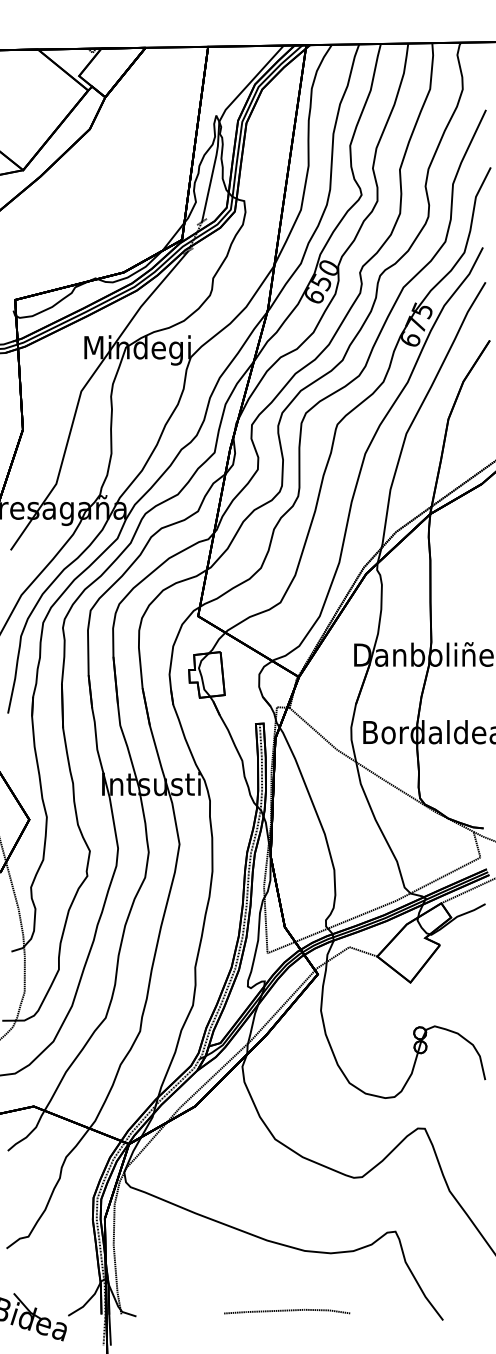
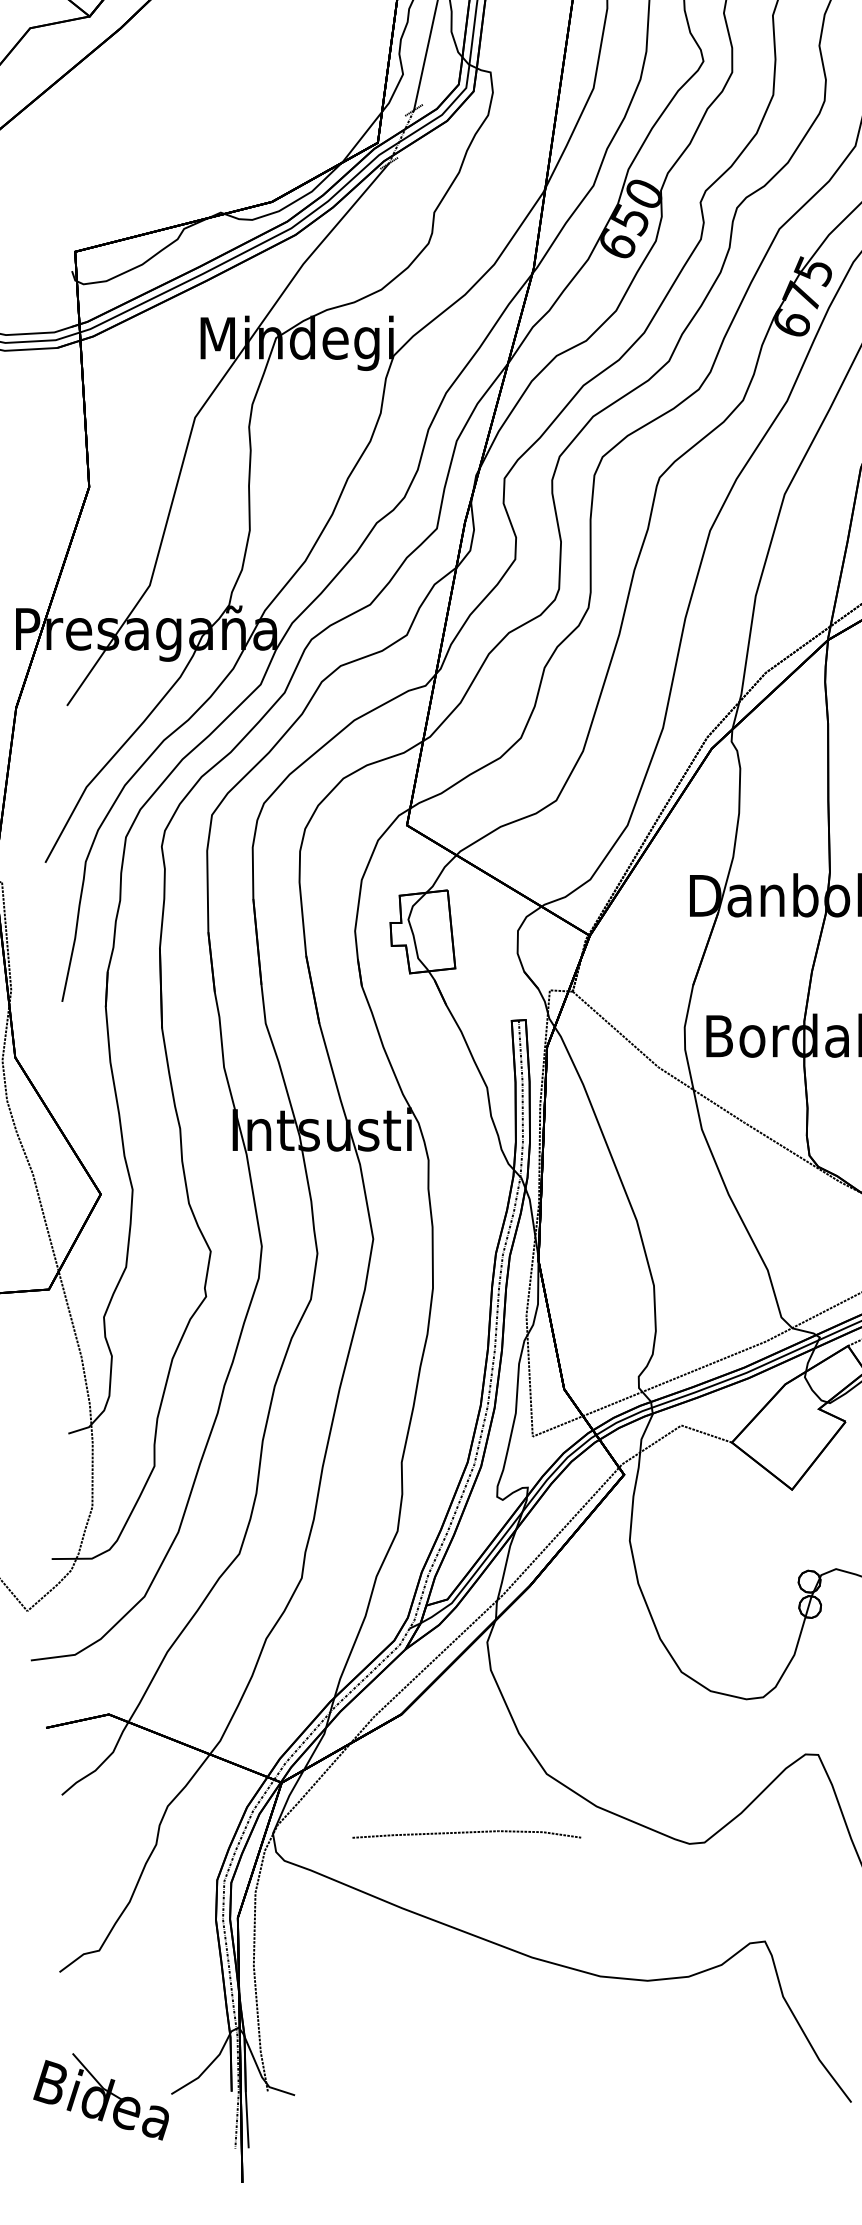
curve: (287, 1311) -> (467, 1834), moved

